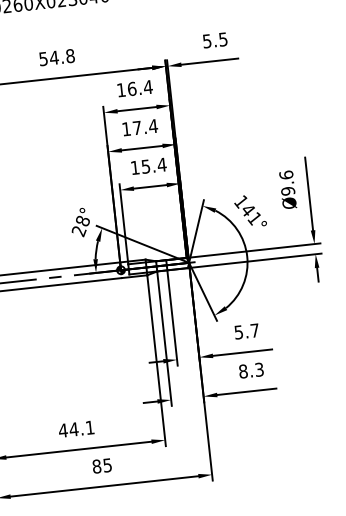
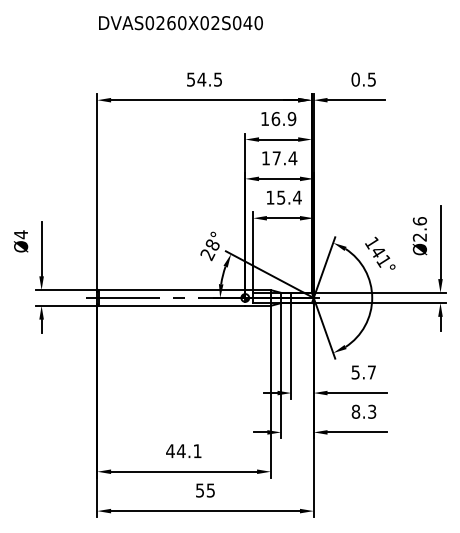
text: (207, 41) -> (355, 79), 5.5 -> 0.5
text: (70, 55) -> (218, 79), 54.8 -> 54.5
text: (147, 87) -> (291, 119), 16.4 -> 16.9
text: (288, 191) -> (420, 237), Ø9.6 -> Ø2.6
text: (97, 466) -> (200, 490), 85 -> 55

